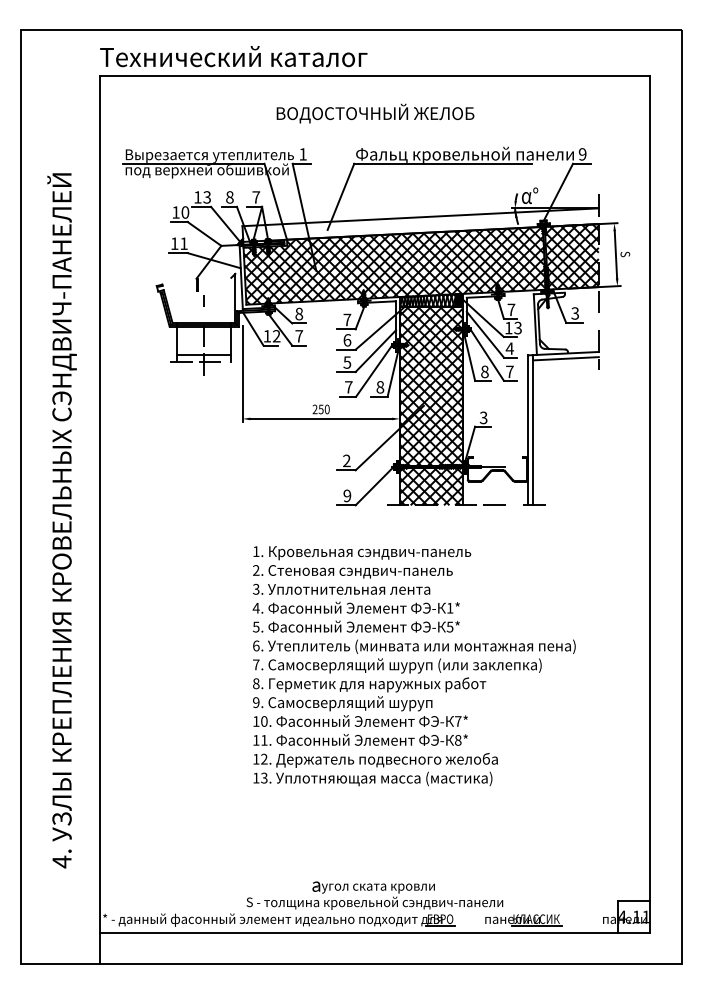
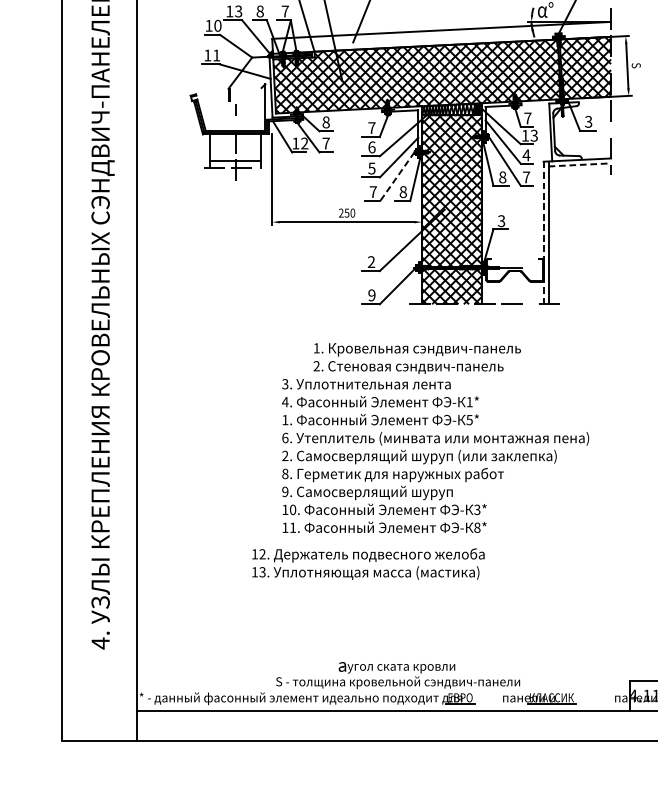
line: (565, 358) -> (579, 164), solid -> dashed
line: (373, 371) -> (396, 177), solid -> dashed
line: (527, 430) -> (543, 233), solid -> dashed
text: (362, 562) -> (417, 358), moved
text: (255, 626) -> (284, 419), 5. -> 1.
text: (256, 664) -> (285, 455), 7. -> 2.
text: (457, 721) -> (476, 509), 7* -> 3*
text: (375, 769) -> (368, 564), moved

